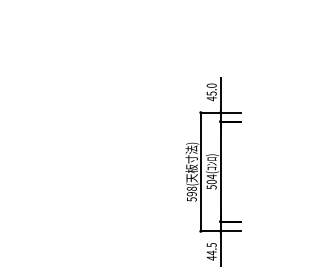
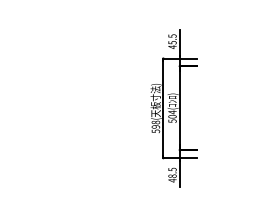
text: (211, 85) -> (172, 35), 45.0 -> 45.5
text: (211, 252) -> (172, 175), 44.5 -> 48.5

